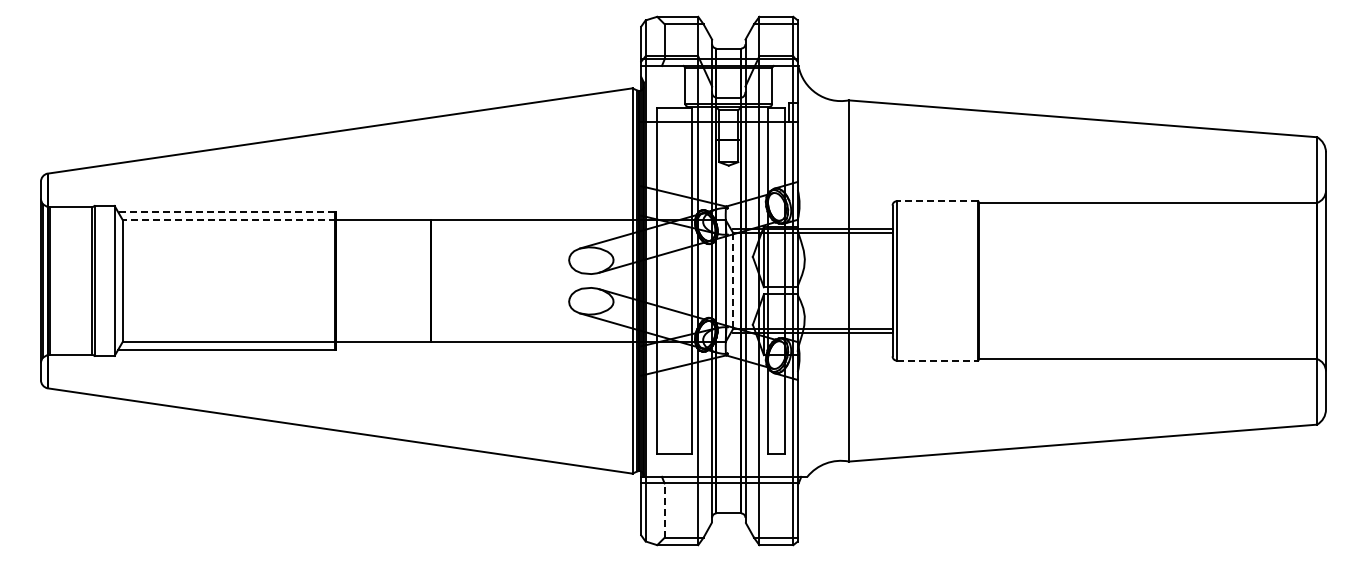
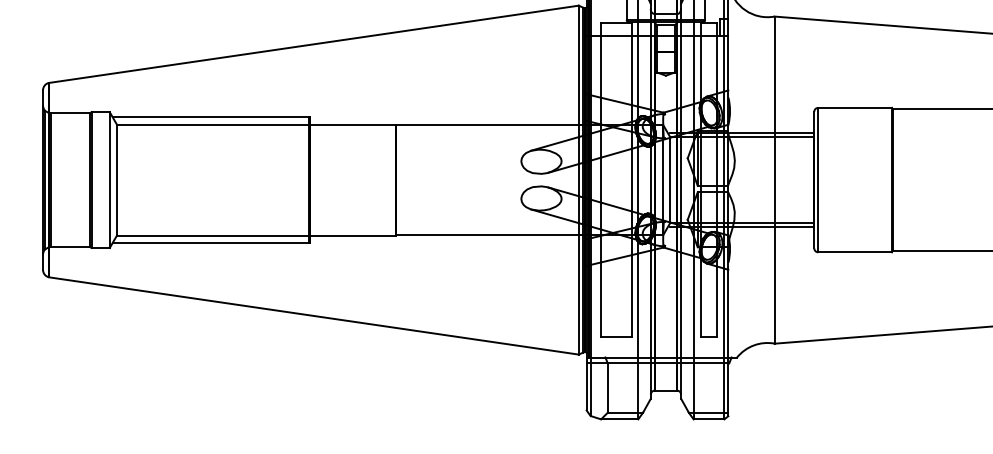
line: (937, 201) -> (854, 108), dashed -> solid
line: (225, 211) -> (210, 117), dashed -> solid
line: (229, 219) -> (213, 124), dashed -> solid
line: (733, 280) -> (670, 179), dashed -> solid
line: (937, 360) -> (854, 252), dashed -> solid
line: (664, 510) -> (607, 387), dashed -> solid

